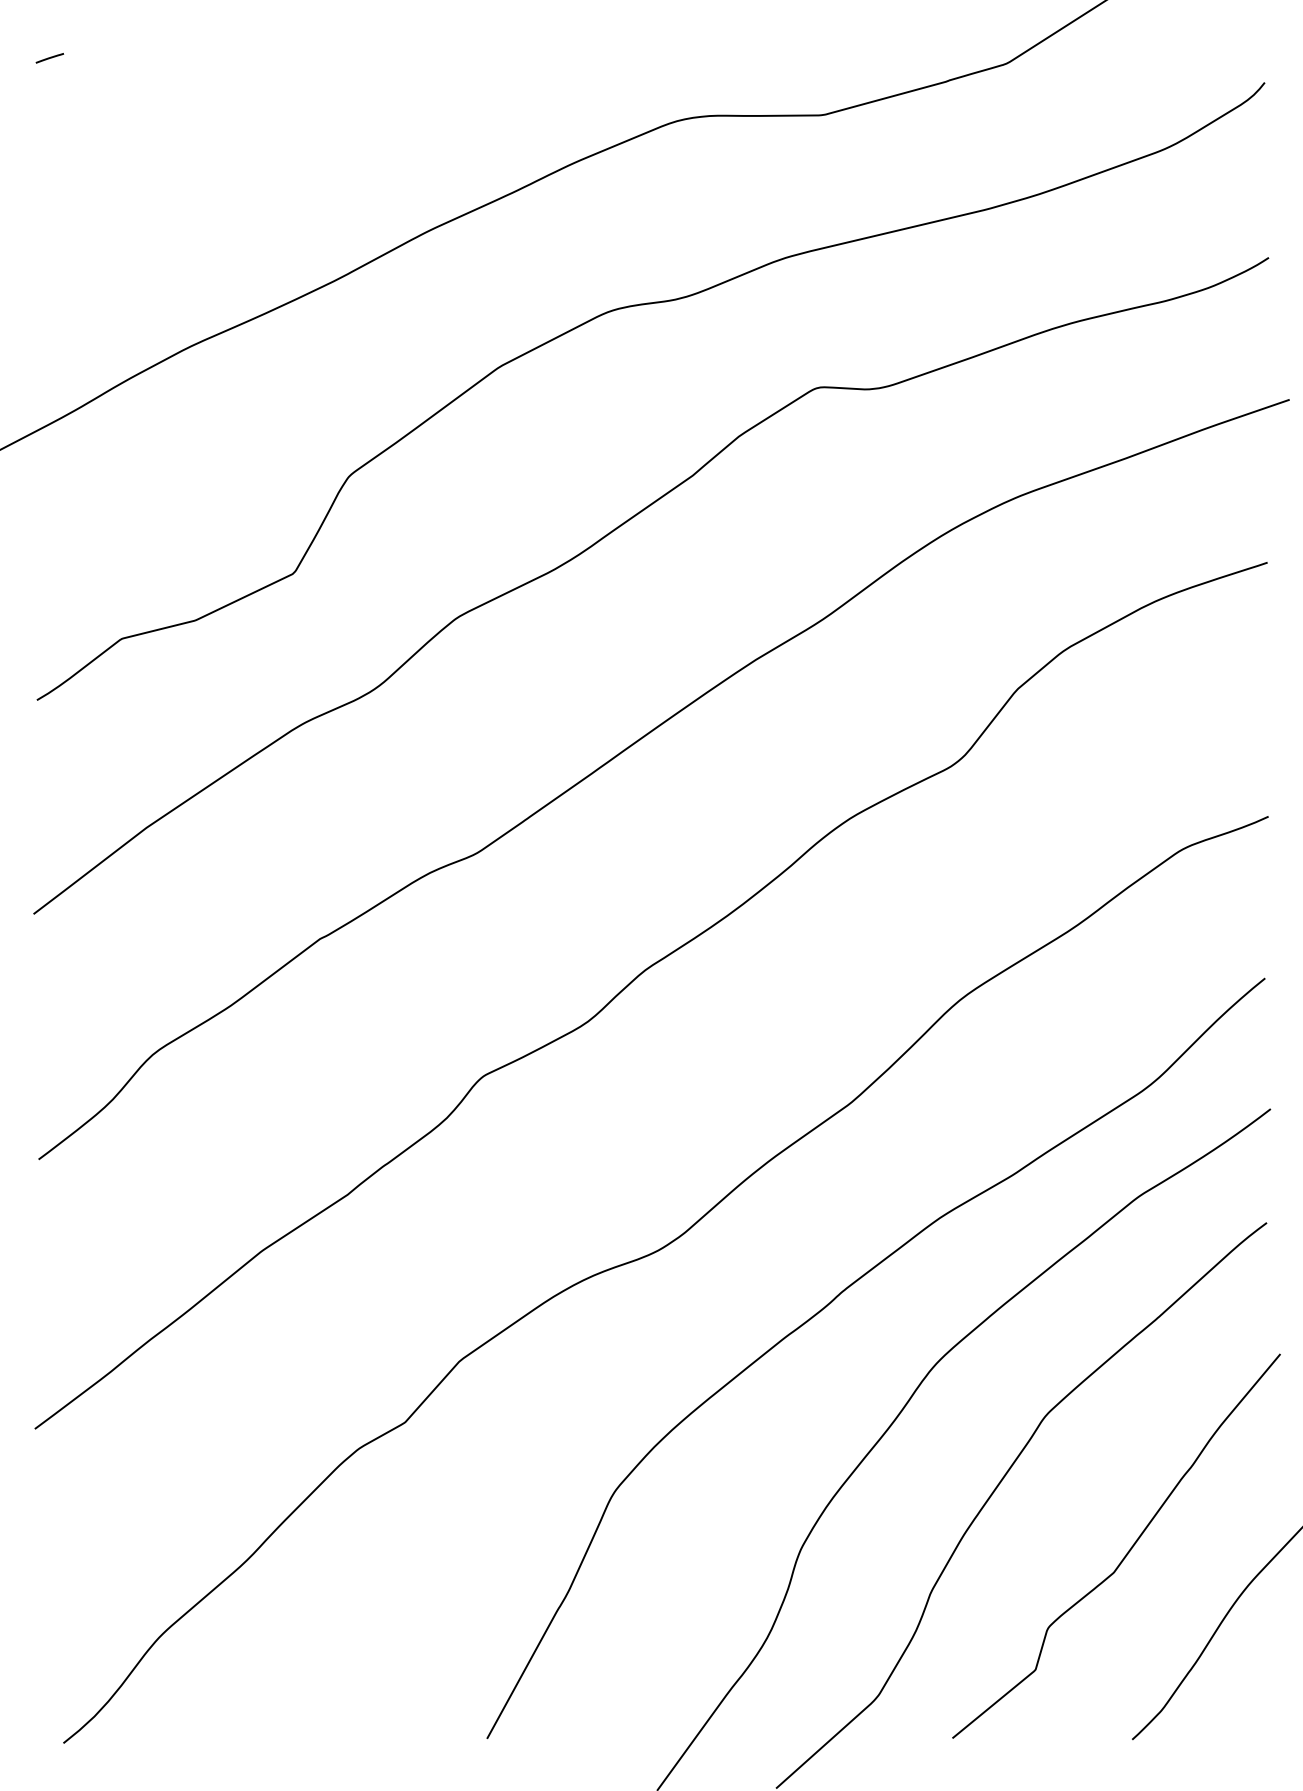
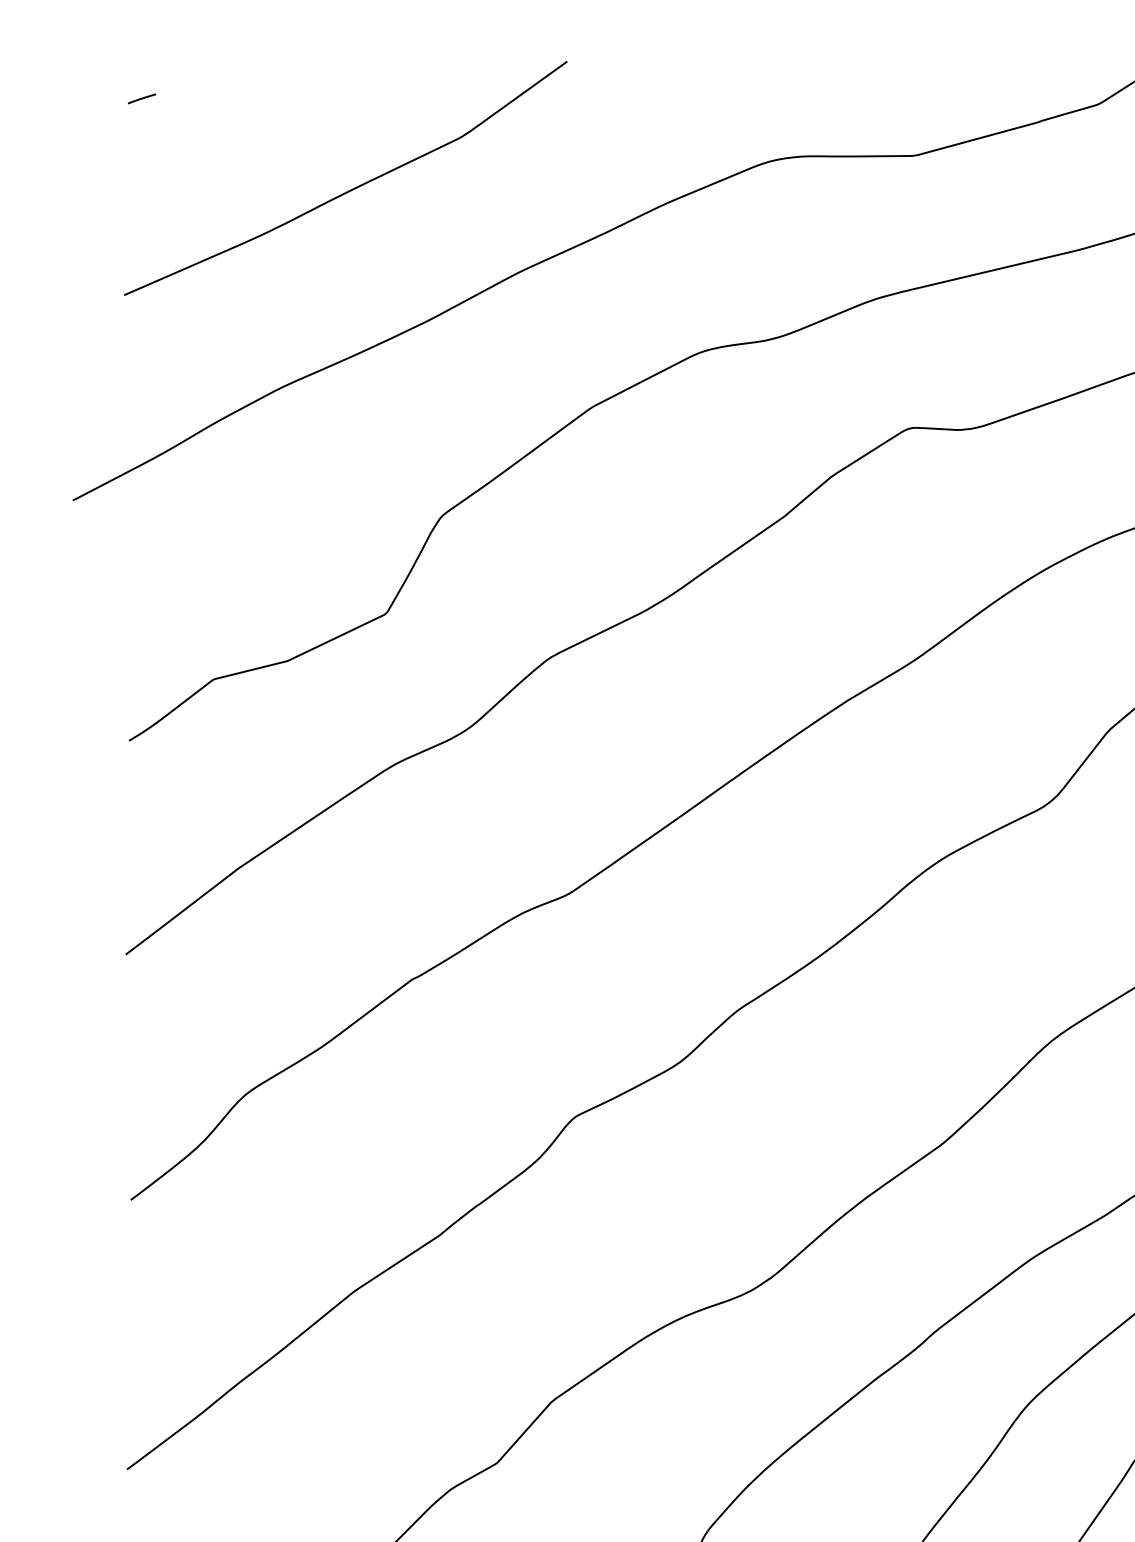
curve: (259, 148) -> (351, 189), added

